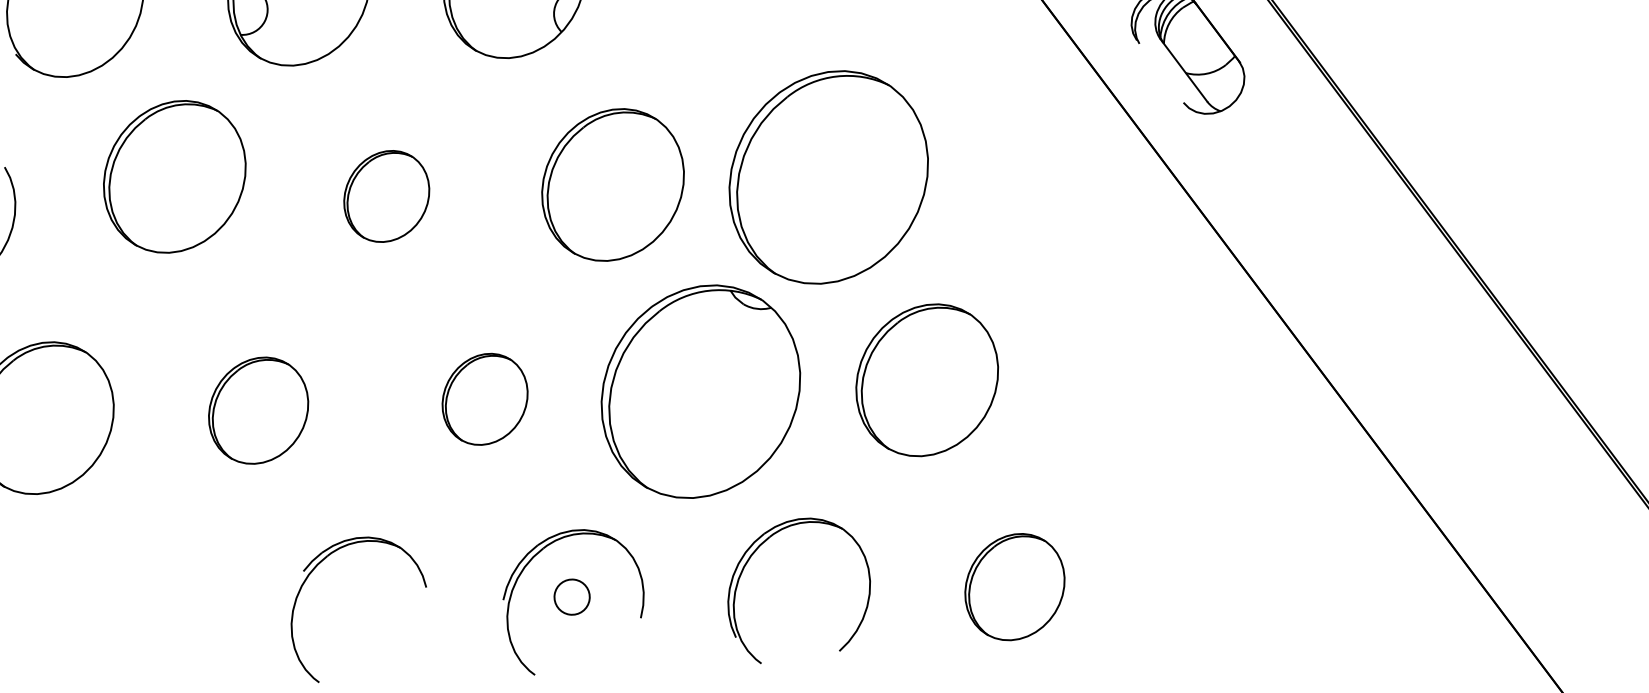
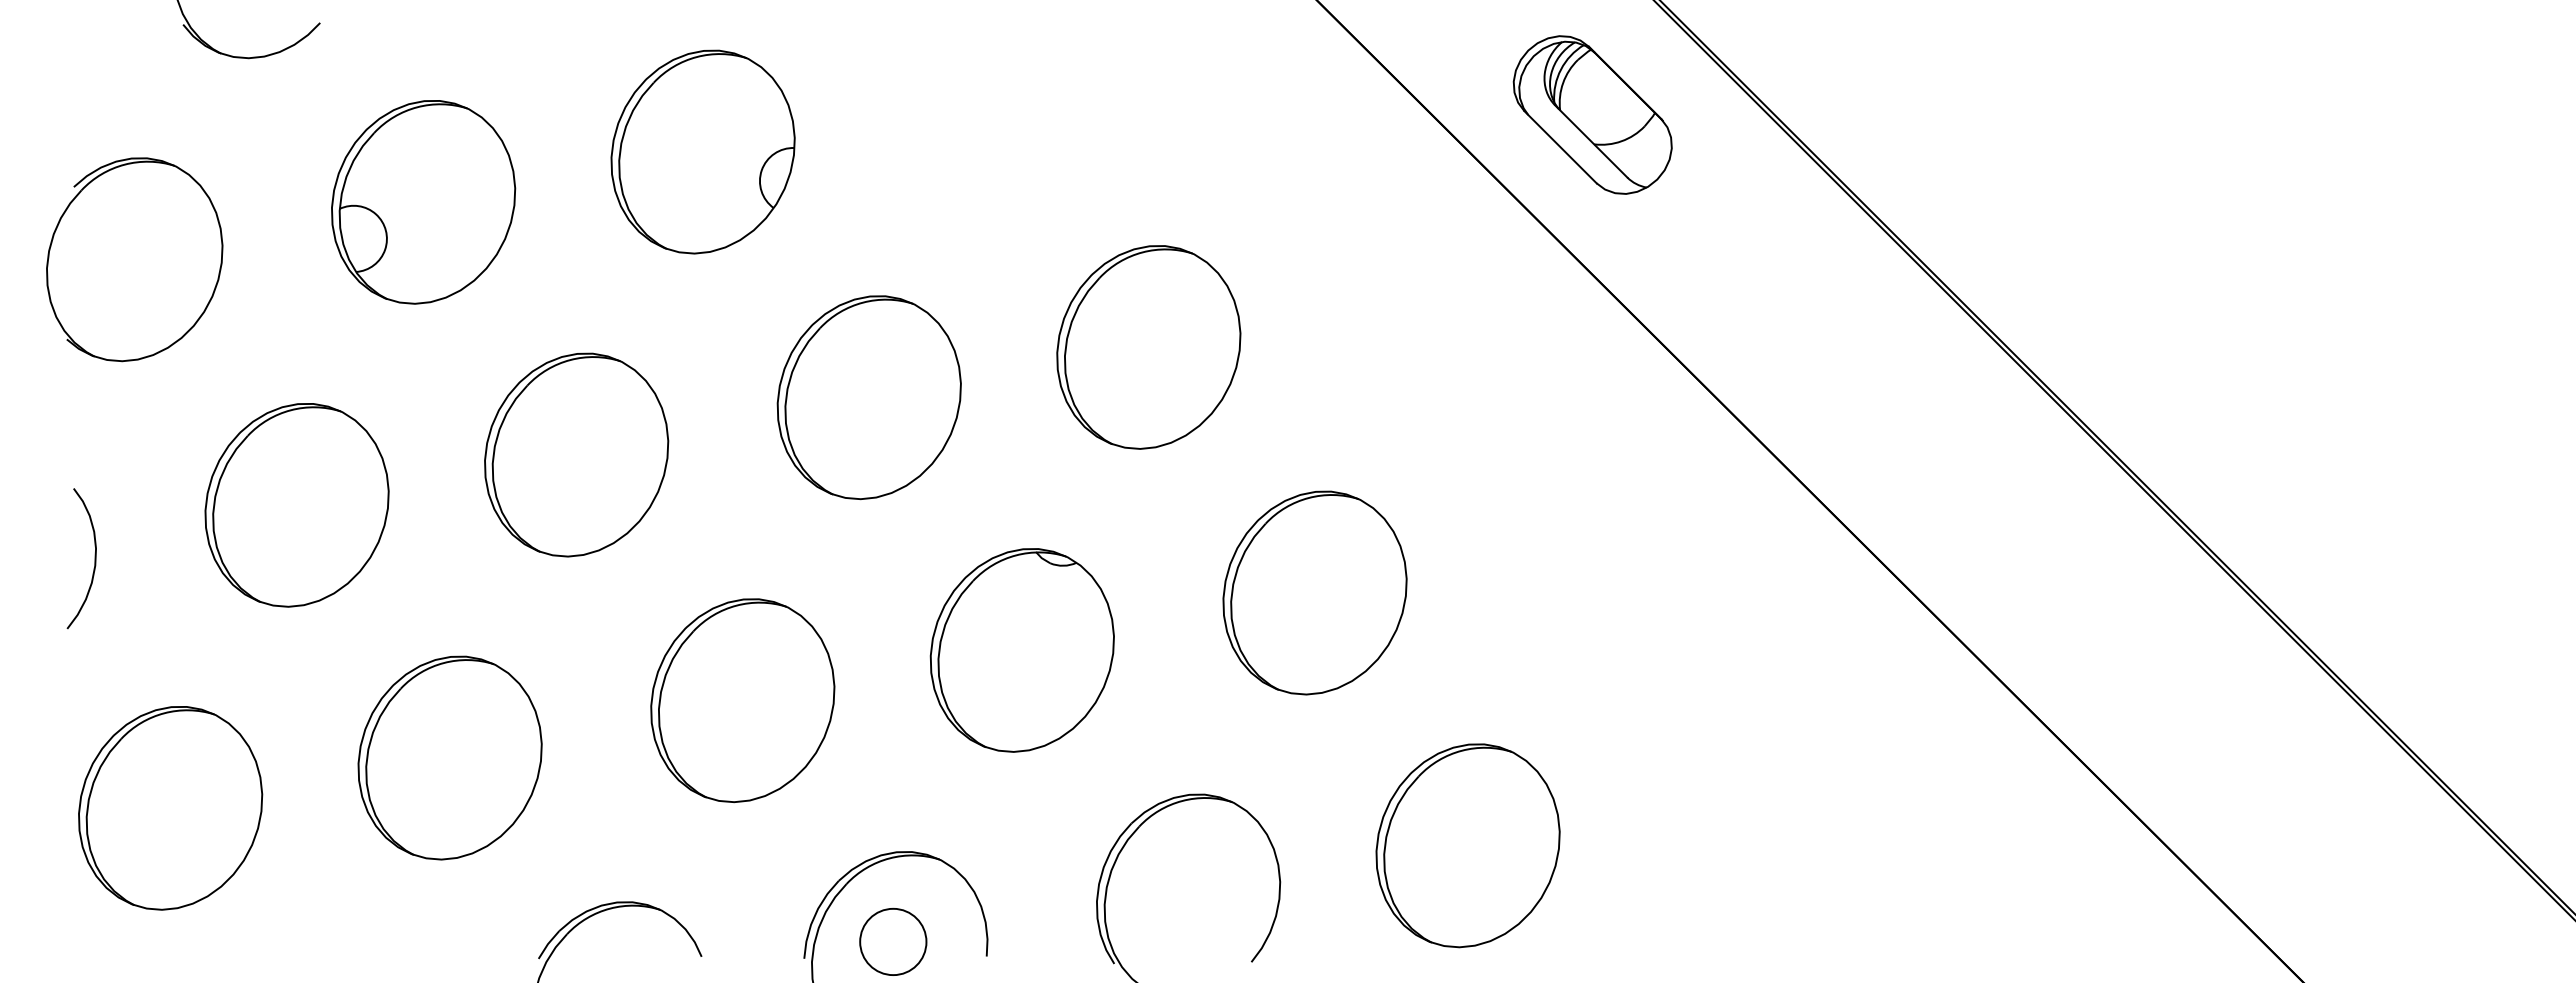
line: (1160, 71) -> (1560, 147), added
part: (174, 177) -> (296, 505), moved
part: (828, 177) -> (1148, 347), size x0.71
part: (386, 196) -> (576, 454), size x1.67
part: (700, 391) -> (1021, 650), size x0.71
part: (484, 399) -> (742, 700), size x1.67
part: (258, 410) -> (449, 757), size x1.43
part: (1014, 586) -> (1467, 845), size x1.43
circle: (572, 596) -> (893, 941), size x1.43

